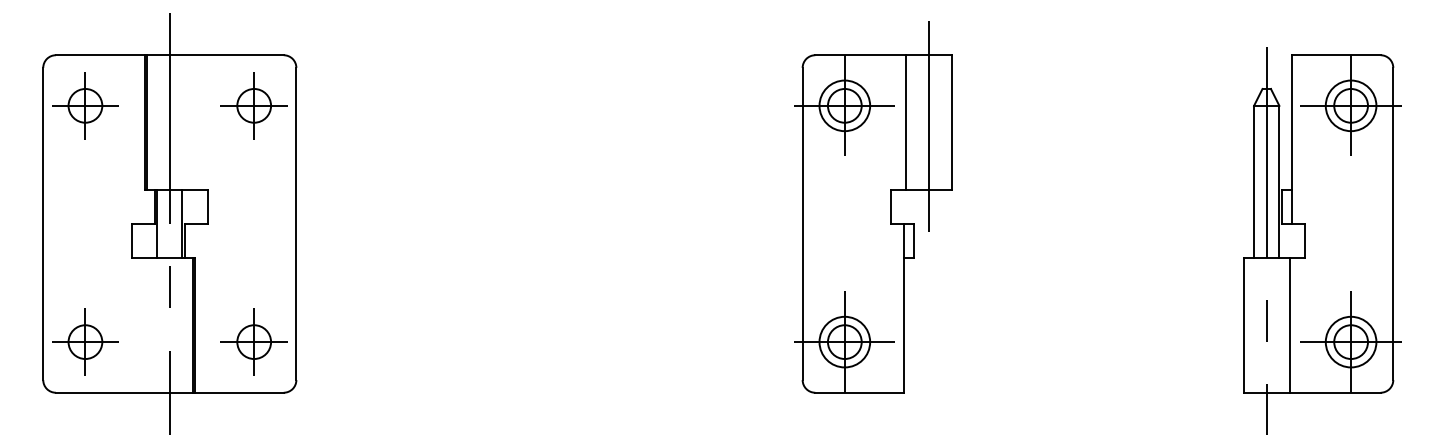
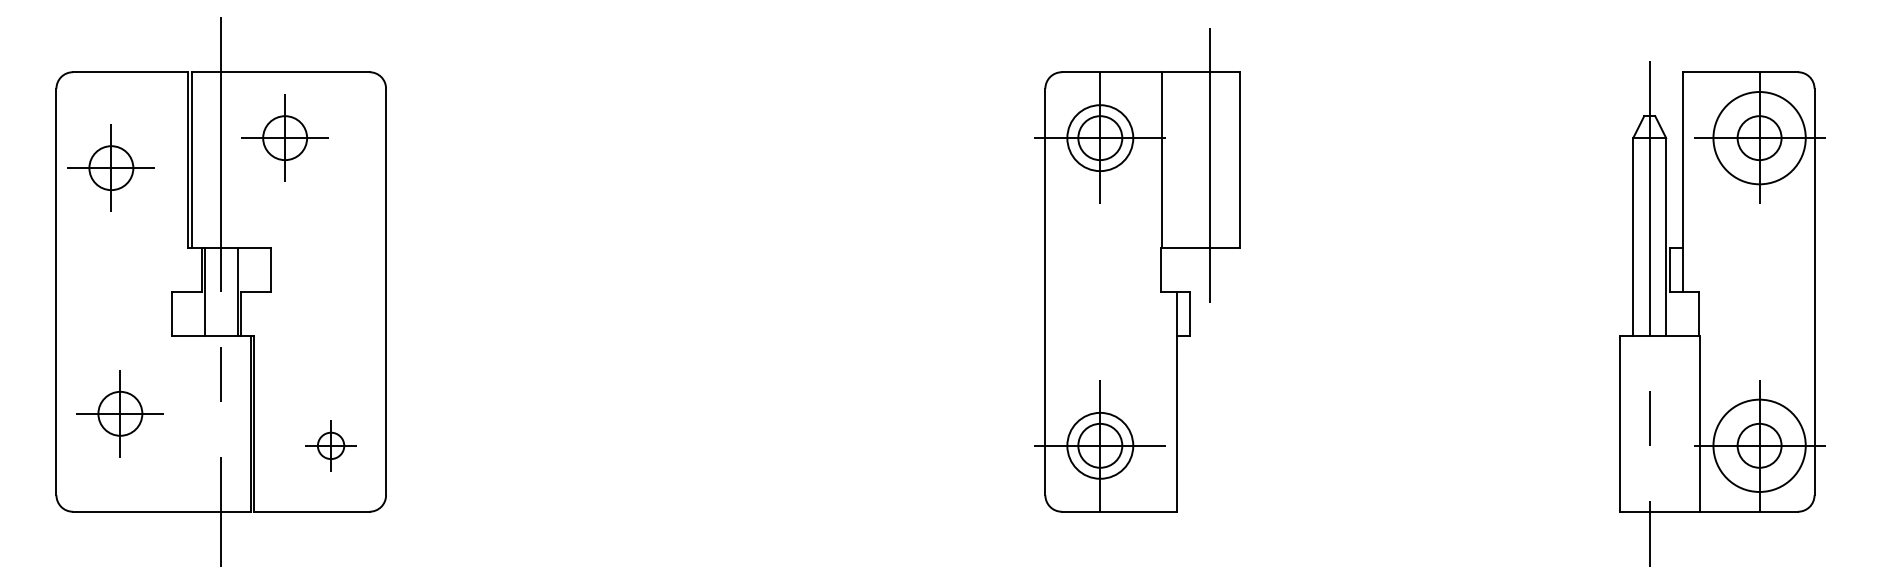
part: (84, 105) -> (110, 167), moved
part: (253, 105) -> (284, 137), moved
circle: (1351, 106) -> (1759, 138), size x1.4
line: (906, 123) -> (1161, 160), moved
line: (1289, 324) -> (1700, 423), moved
part: (84, 341) -> (119, 413), moved
part: (253, 341) -> (330, 445), size x0.6
circle: (1351, 341) -> (1759, 445), size x1.4

